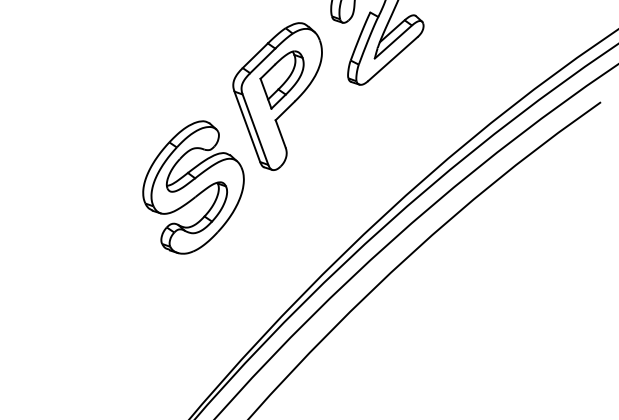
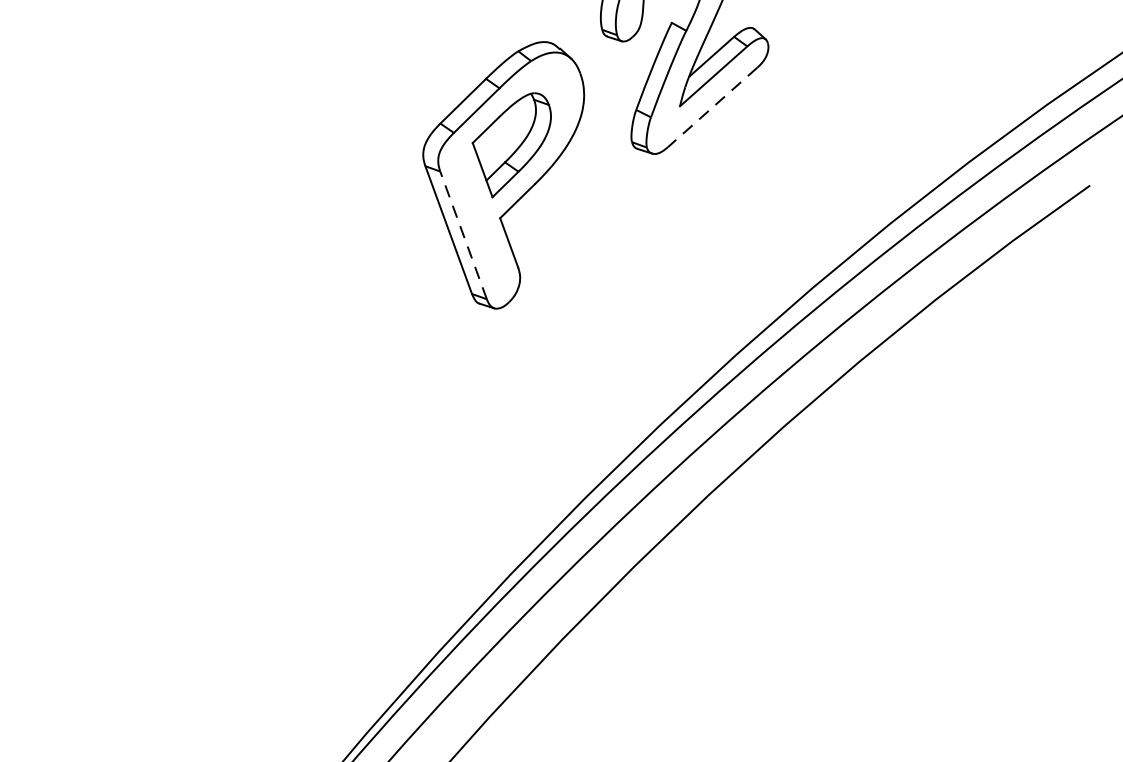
line: (392, 59) -> (712, 108), solid -> dashed
line: (255, 129) -> (463, 234), solid -> dashed
part: (193, 187) -> (351, 340), removed

